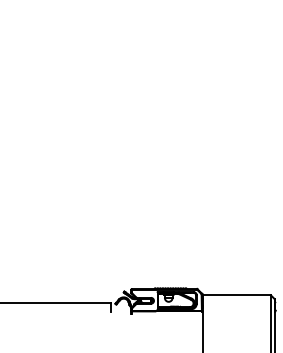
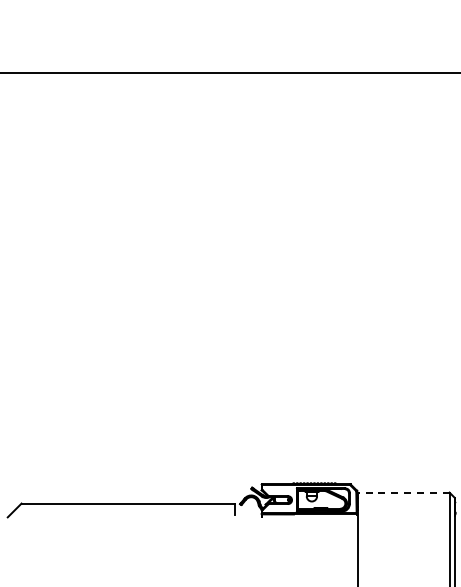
line: (236, 295) -> (403, 492), solid -> dashed

